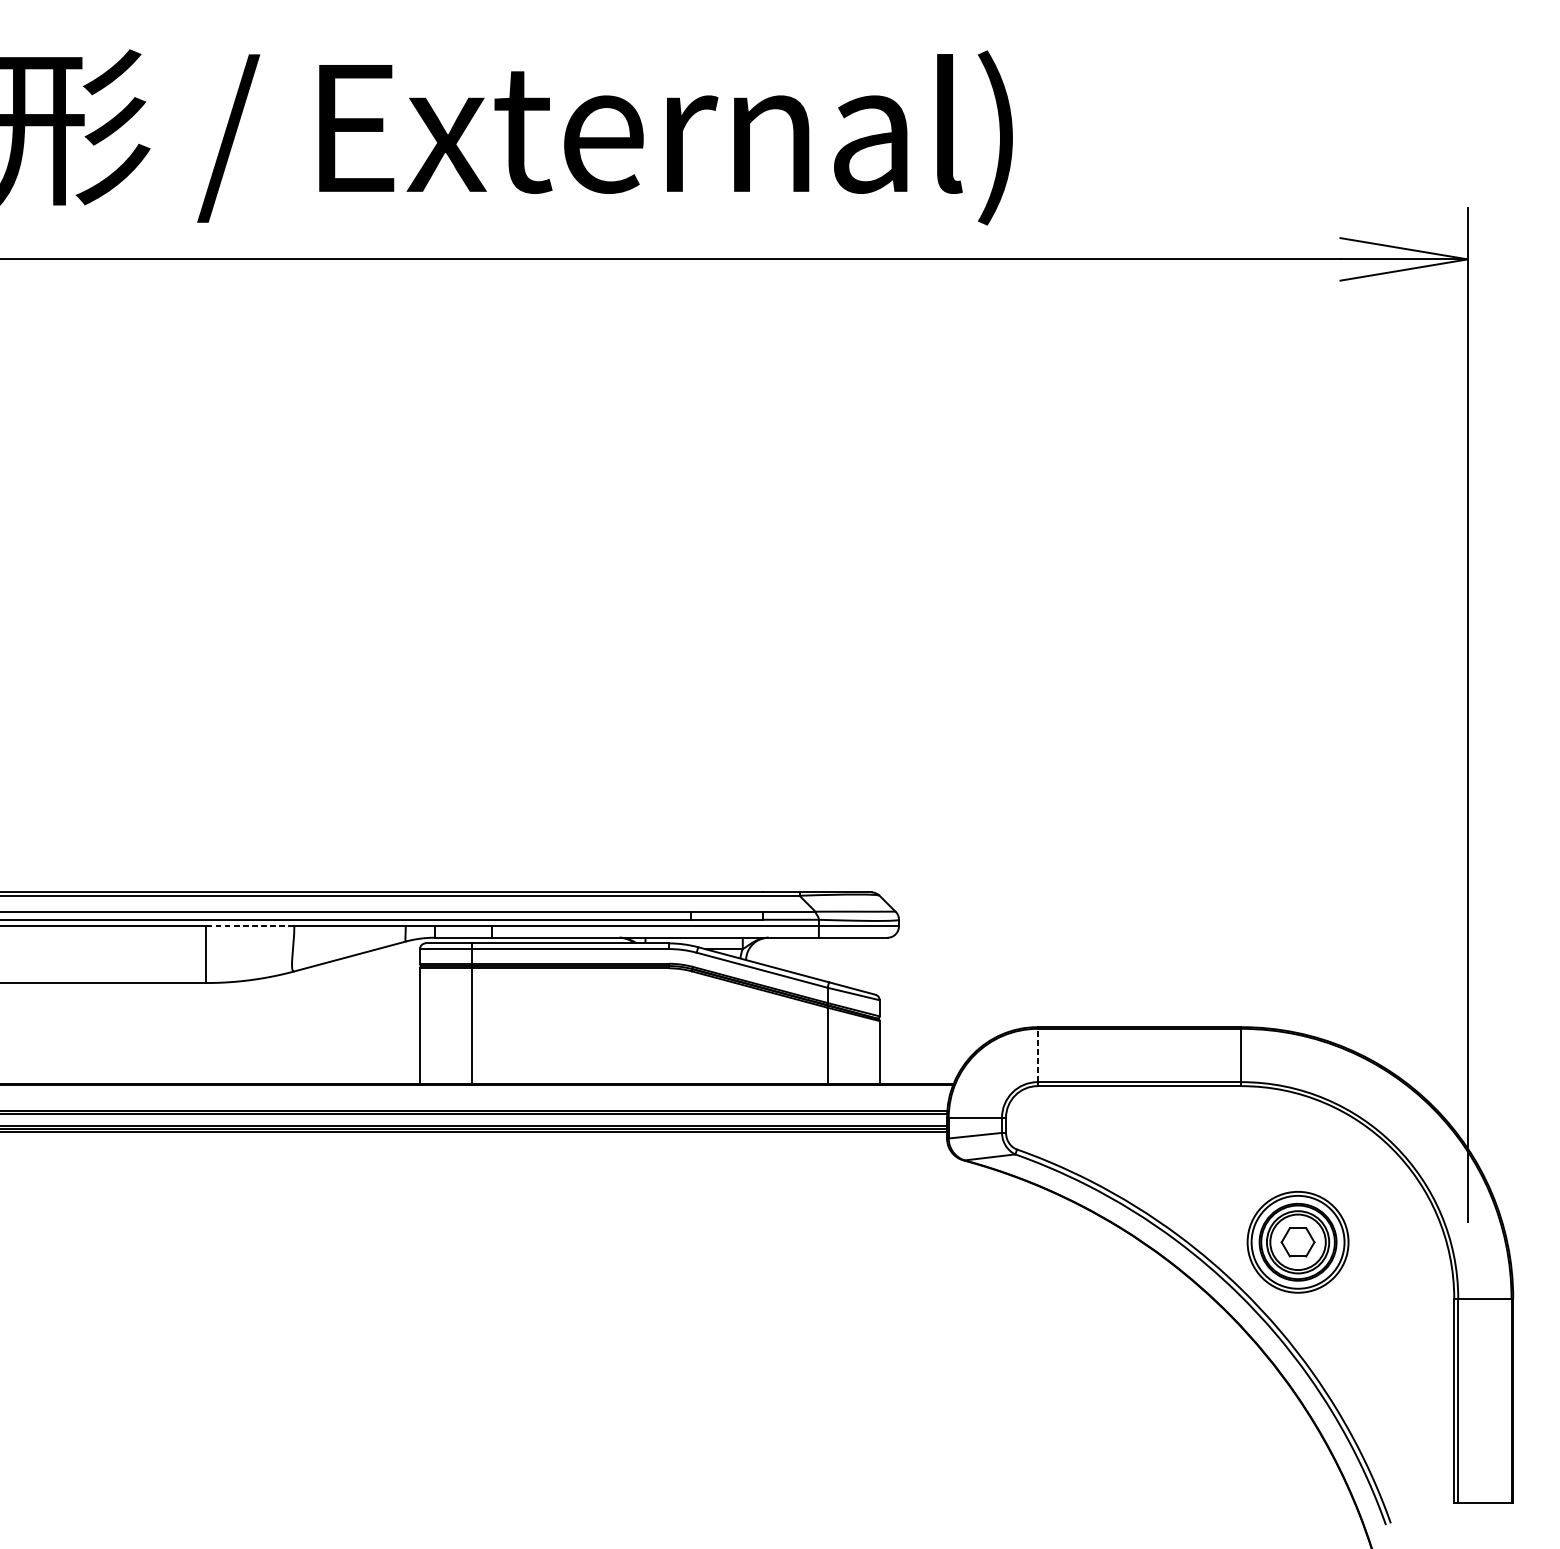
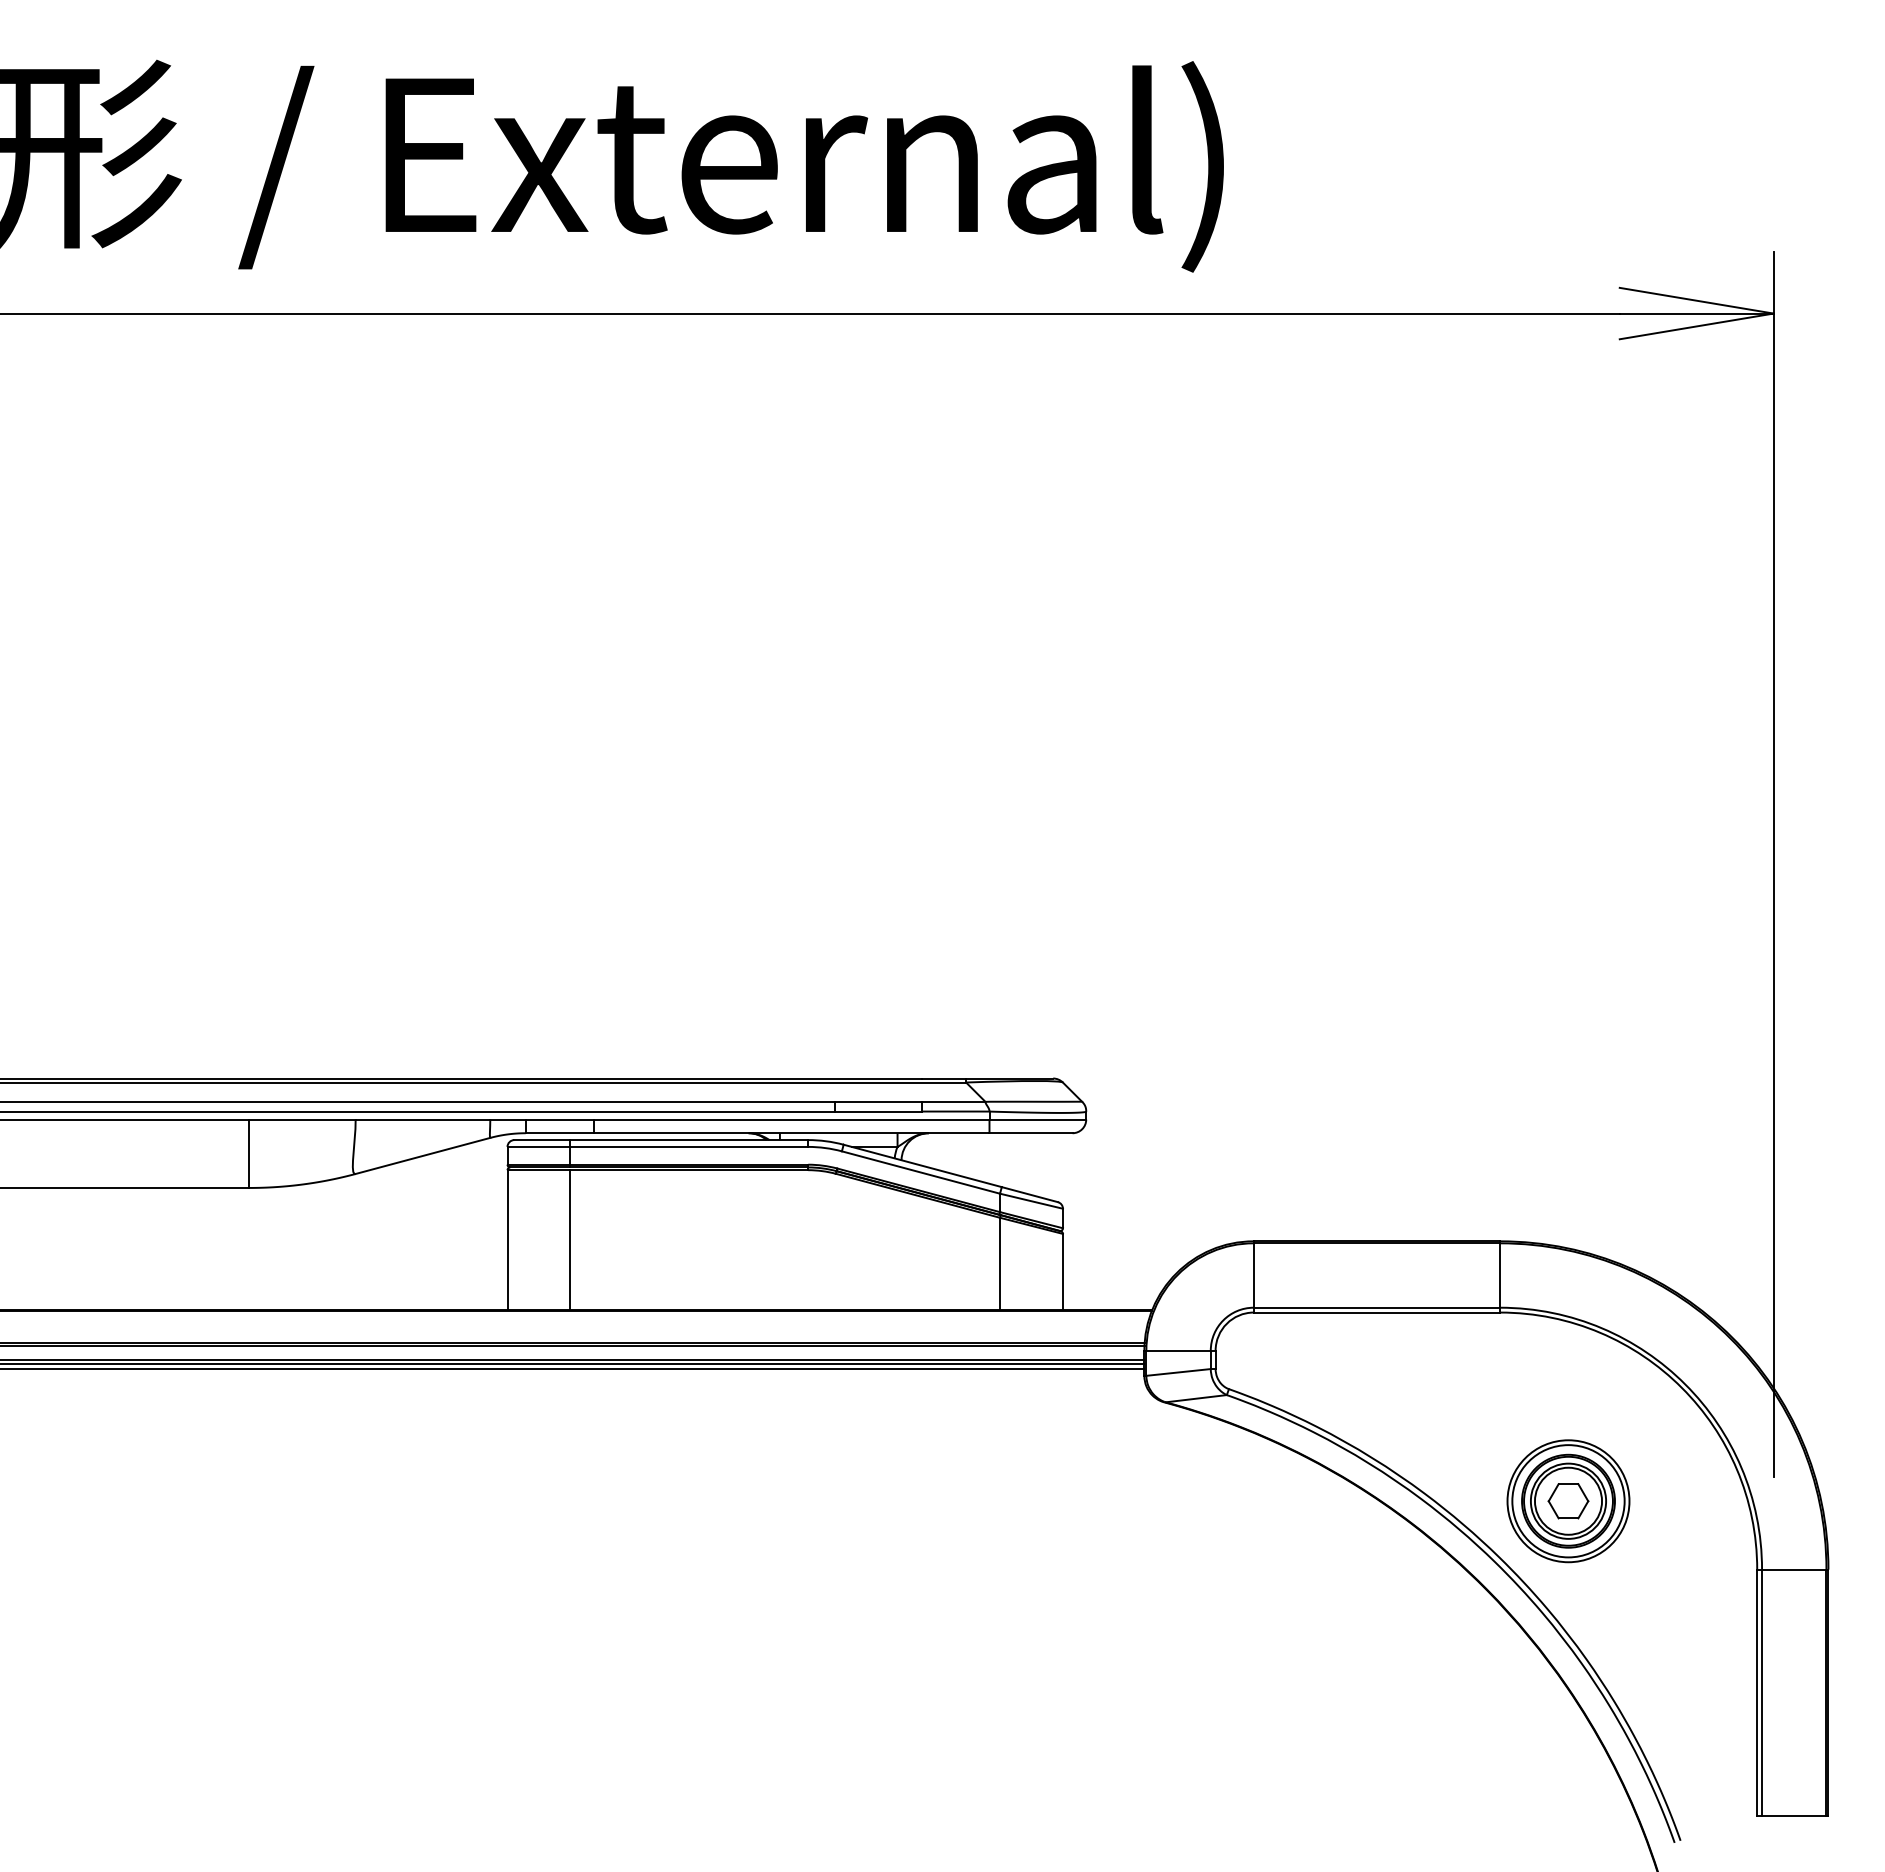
line: (251, 926) -> (303, 1119), dashed -> solid
line: (1037, 1055) -> (1253, 1275), dashed -> solid

